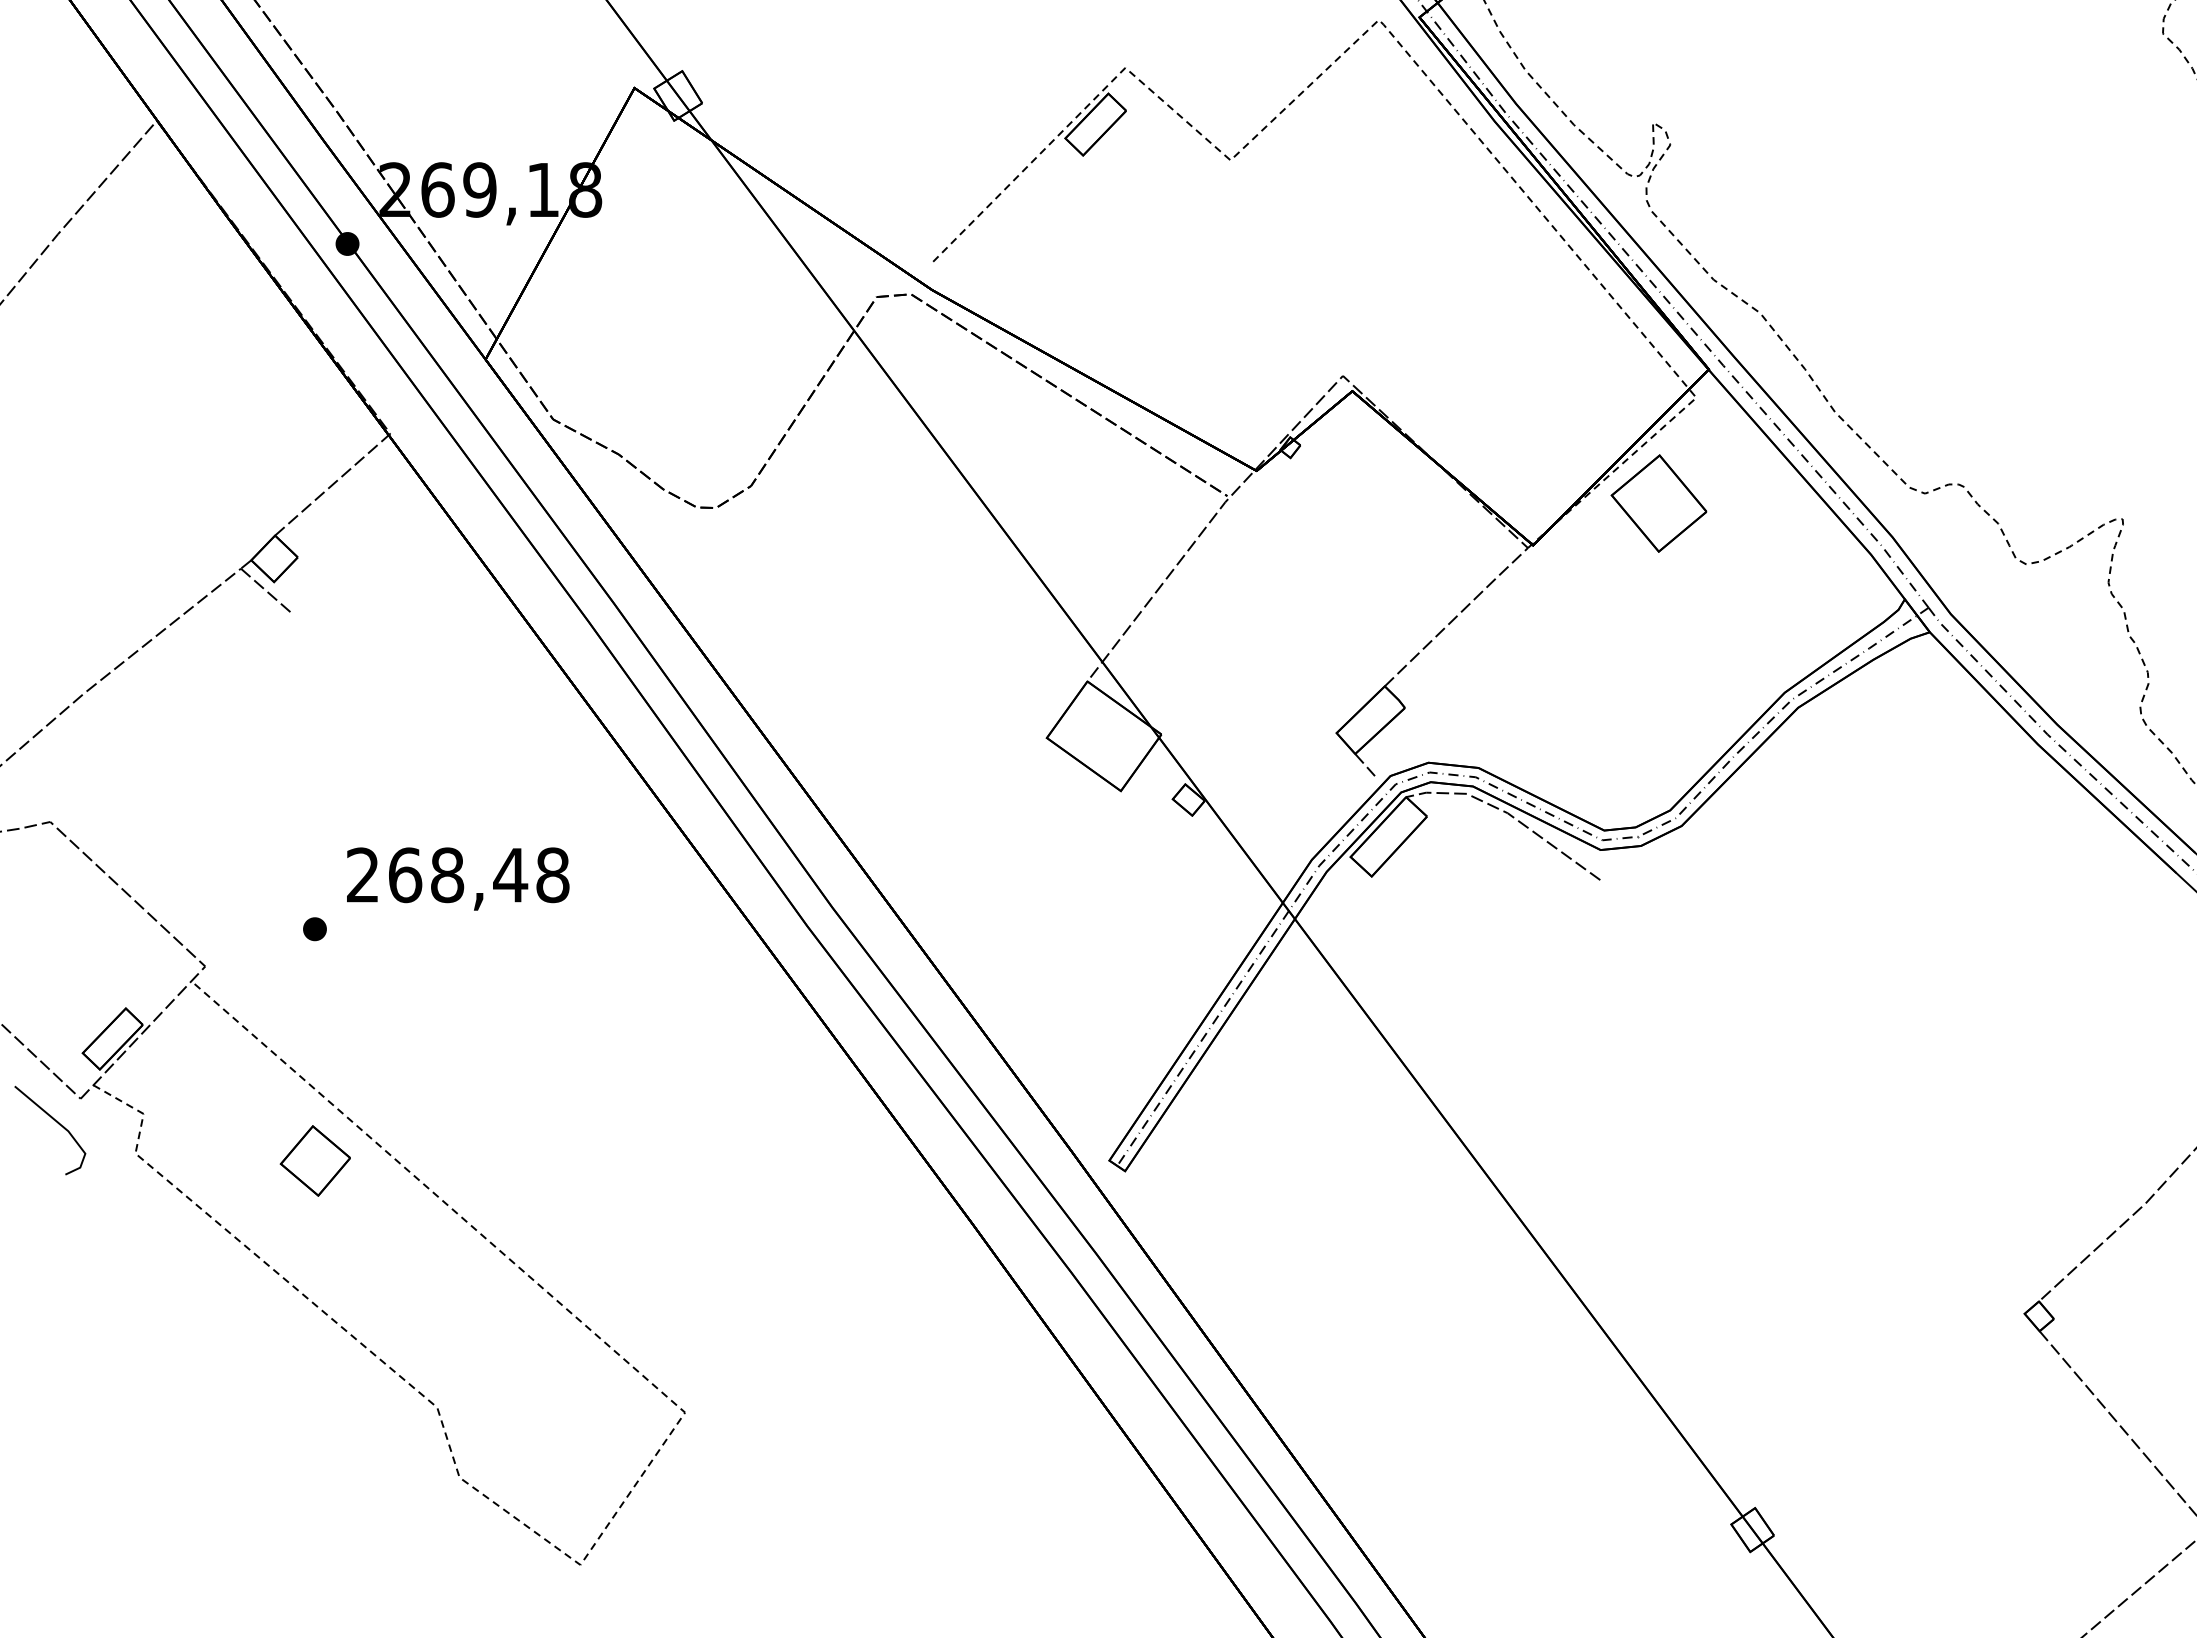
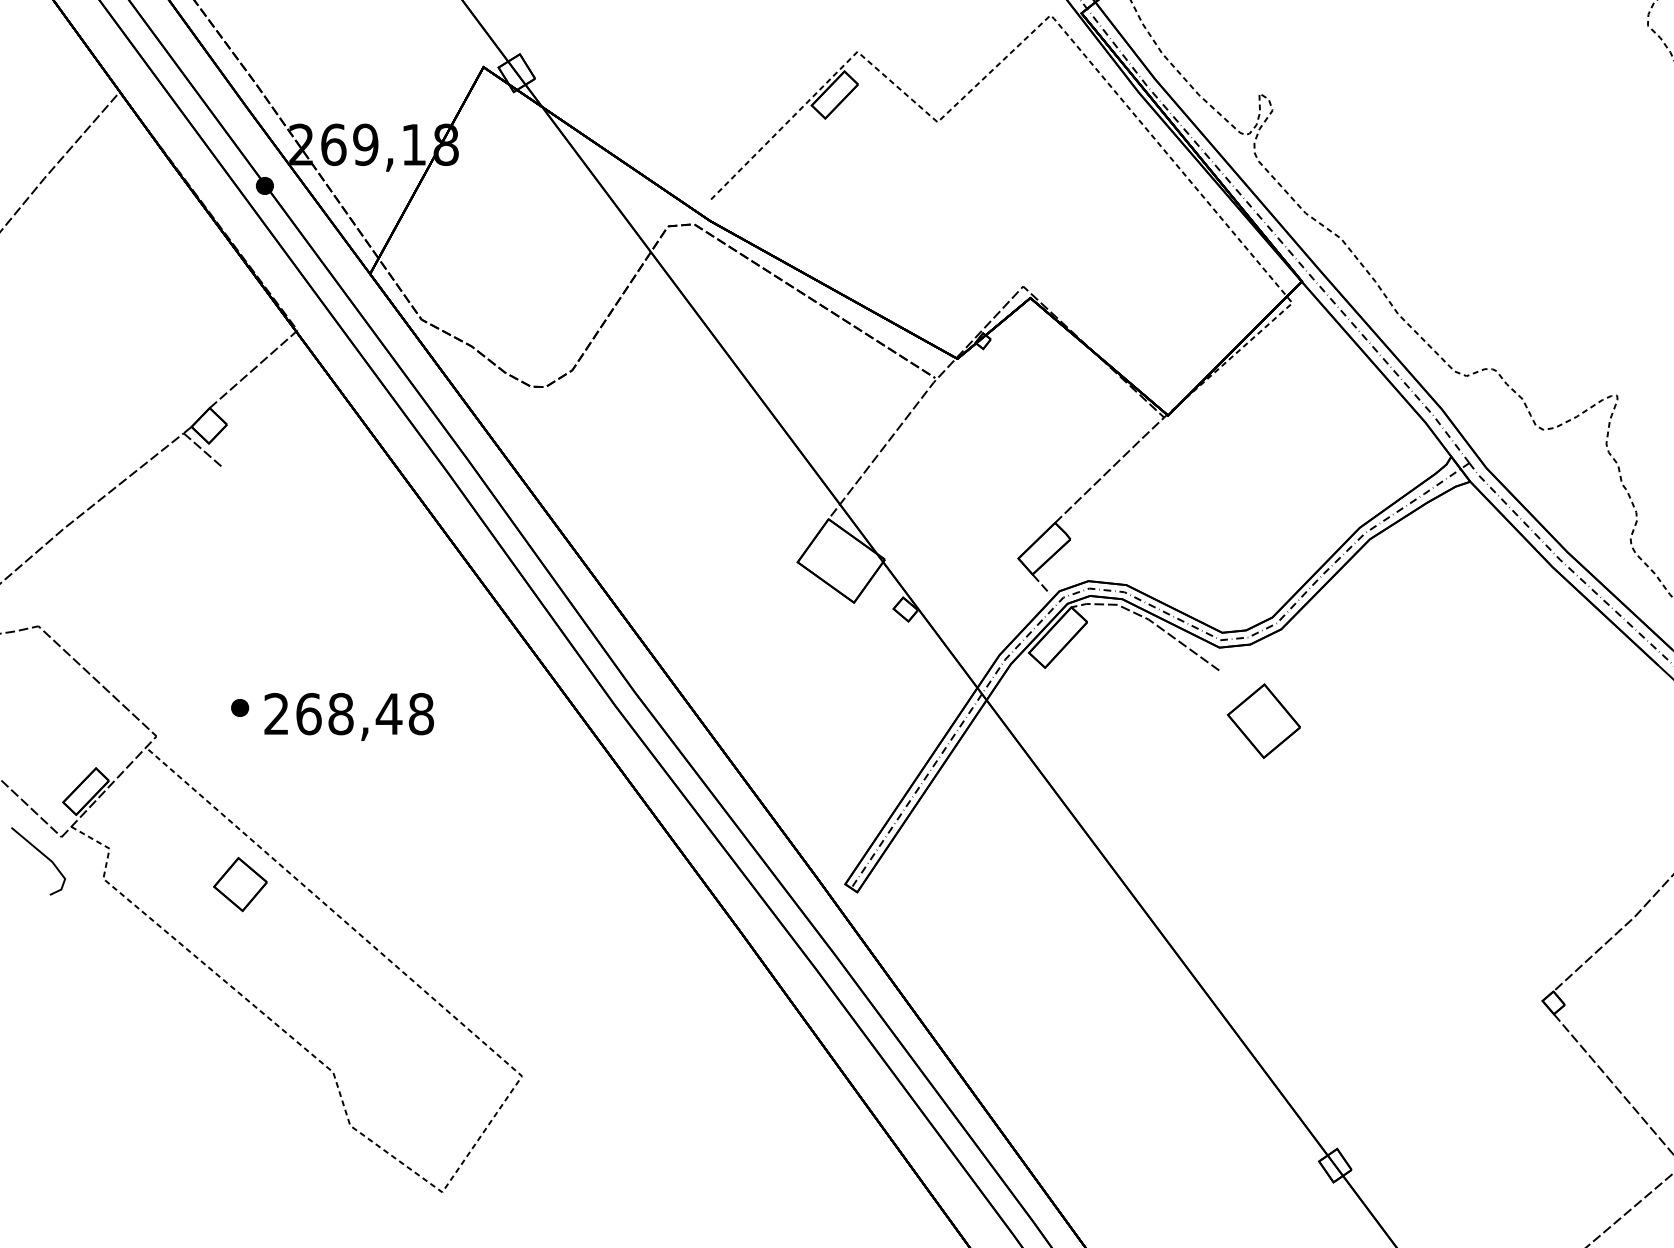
part: (1658, 503) -> (1263, 721), moved
text: (458, 878) -> (349, 716), moved

